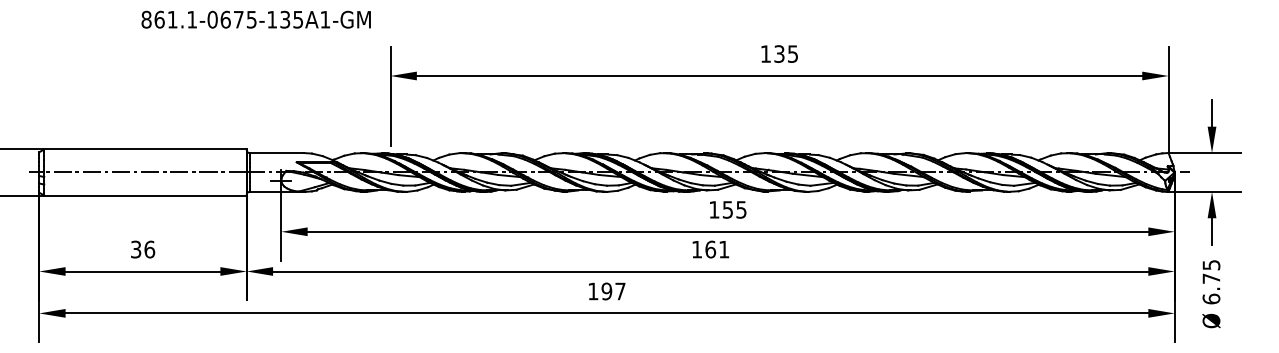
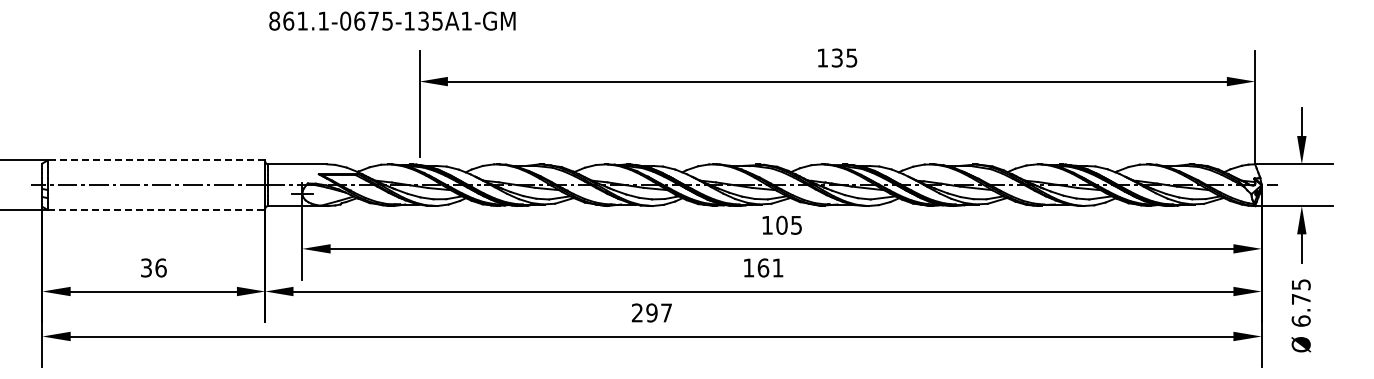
text: (256, 19) -> (392, 20), moved
line: (145, 149) -> (156, 160), solid -> dashed
line: (145, 195) -> (156, 209), solid -> dashed
text: (727, 209) -> (781, 224), 155 -> 105
text: (592, 291) -> (636, 312), 197 -> 297

